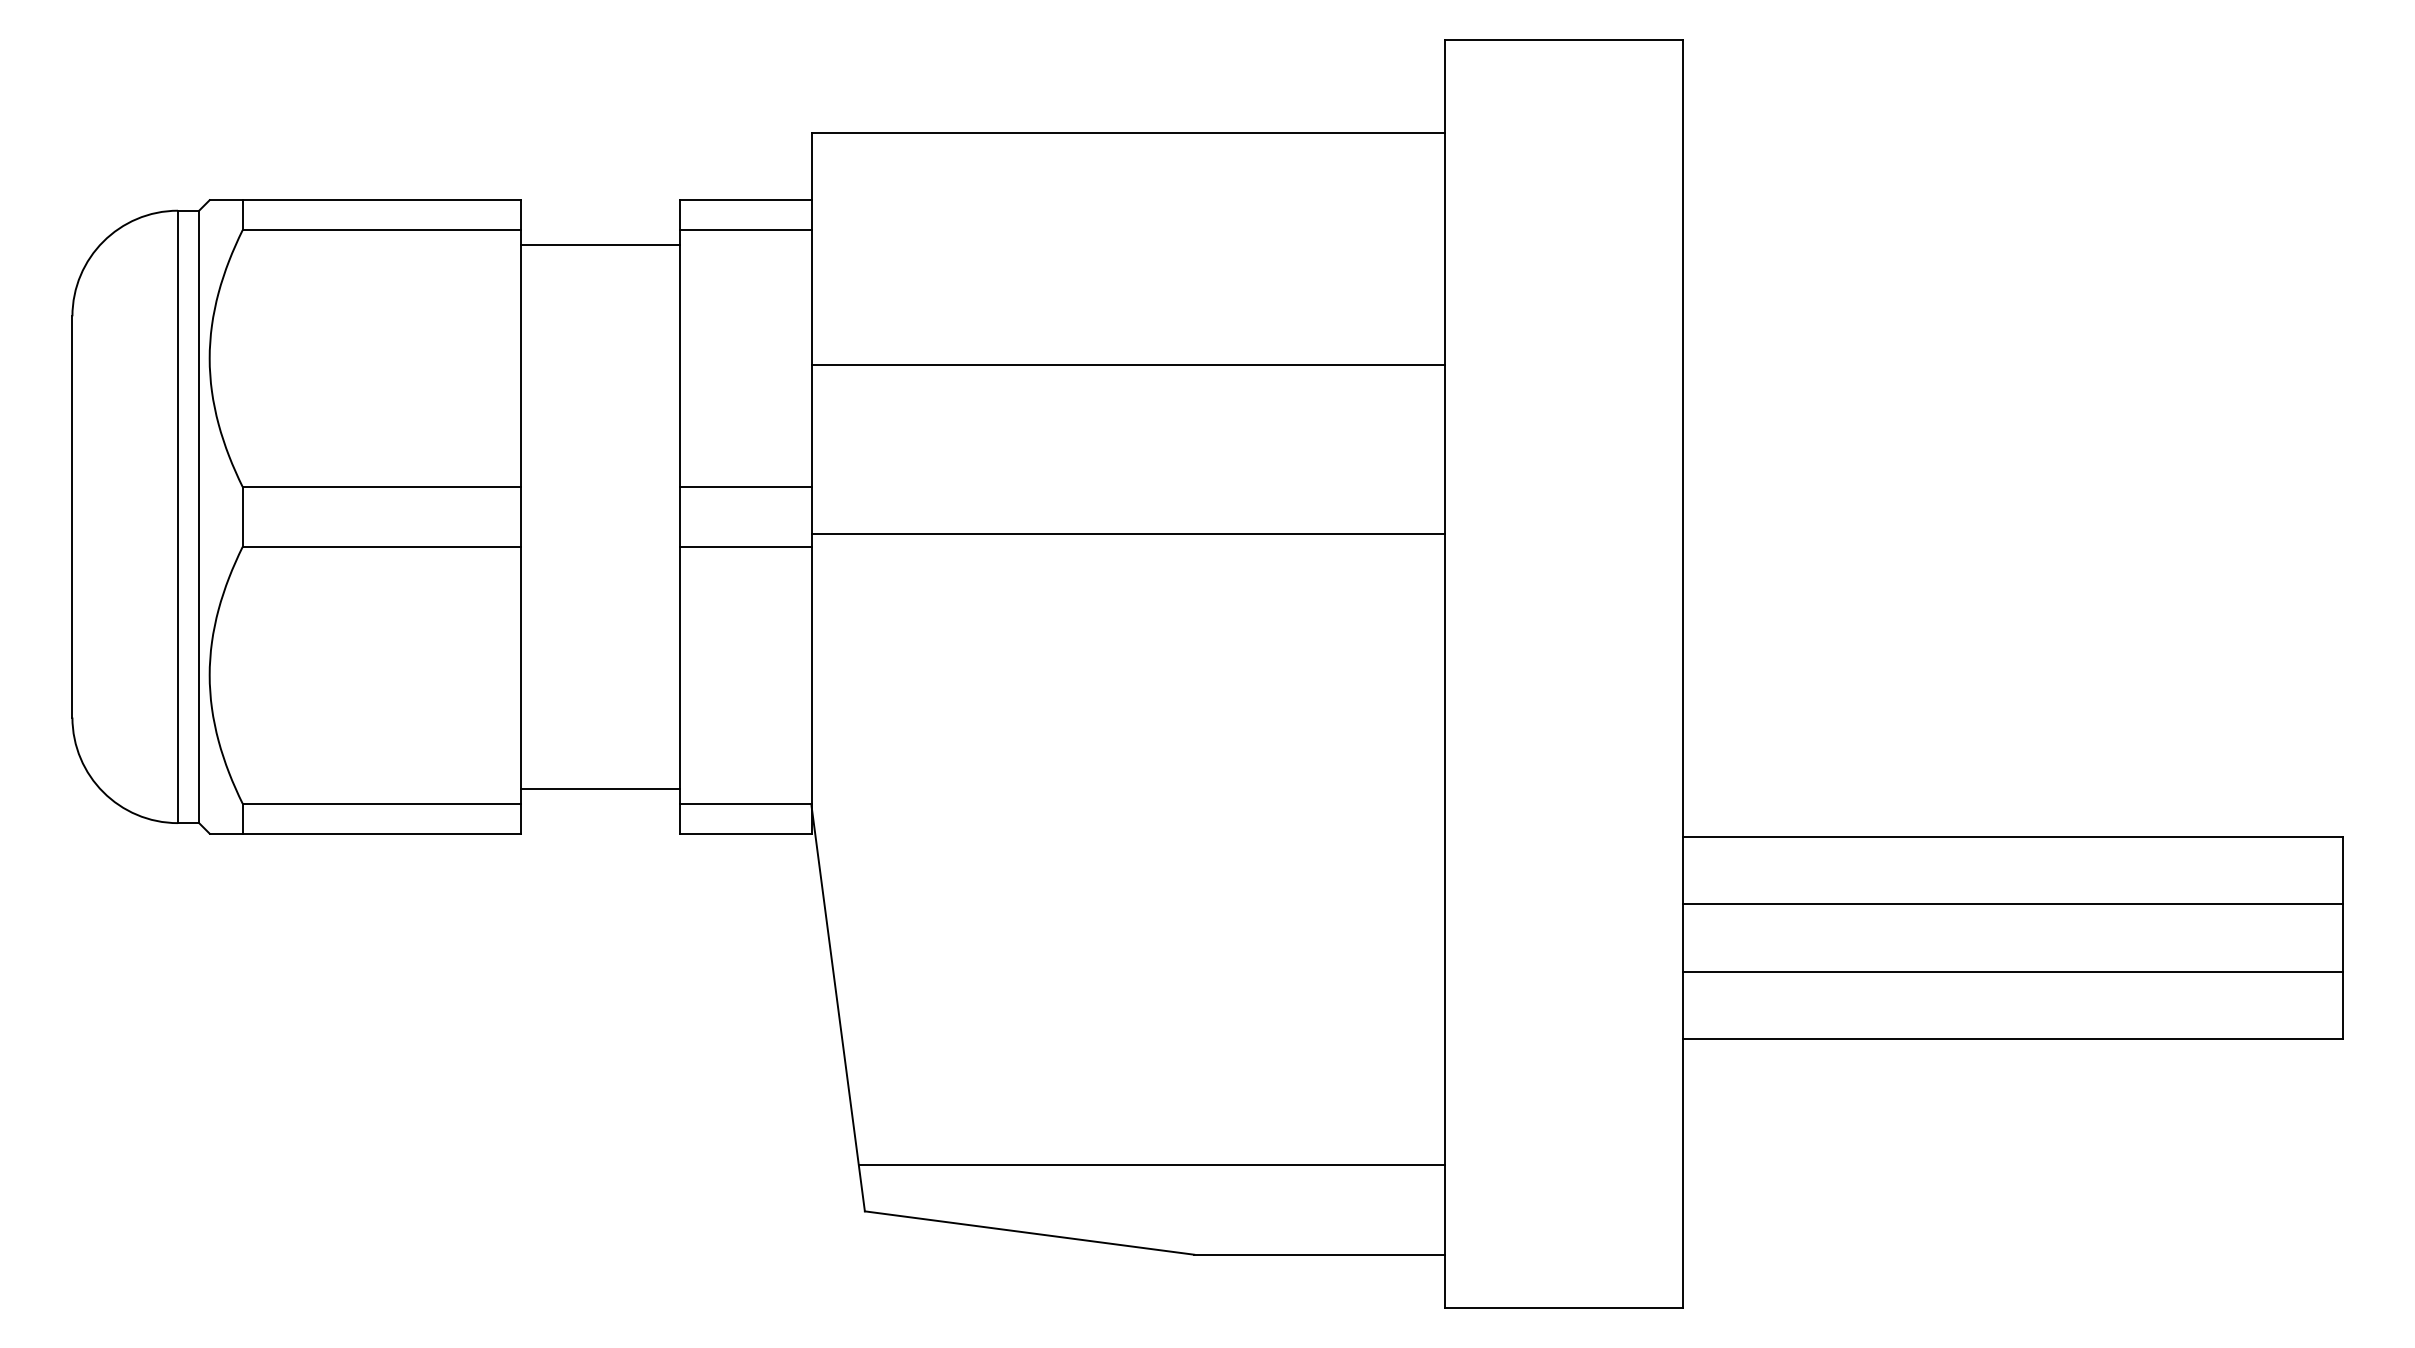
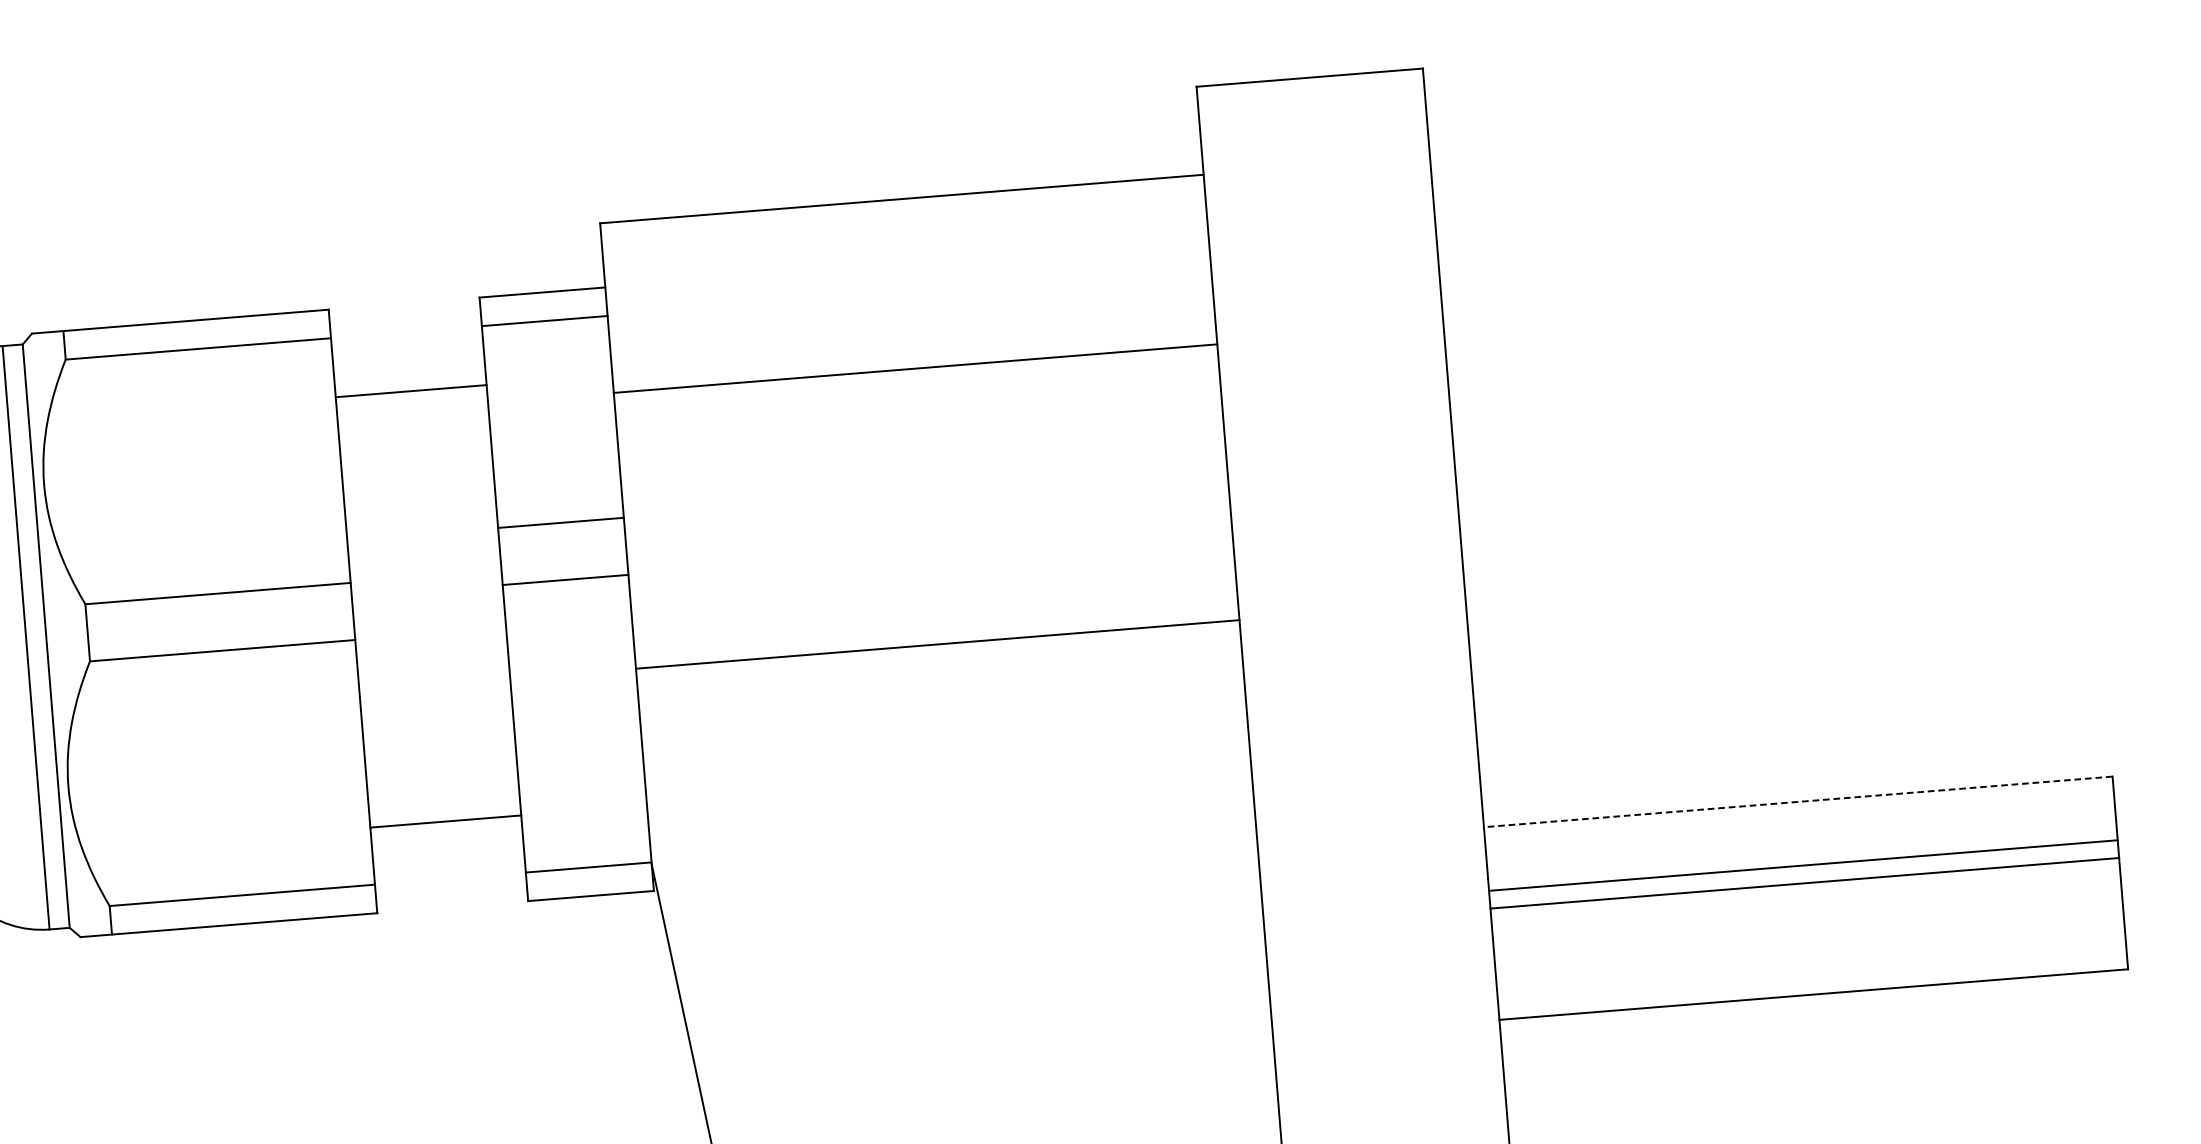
line: (600, 245) -> (411, 391), moved
line: (1128, 364) -> (915, 368), moved
line: (745, 486) -> (560, 522), moved
line: (1128, 534) -> (937, 644), moved
line: (745, 546) -> (565, 579), moved
line: (600, 788) -> (445, 821), moved
line: (2012, 836) -> (1798, 801), solid -> dashed
line: (2012, 972) -> (1804, 883), moved

